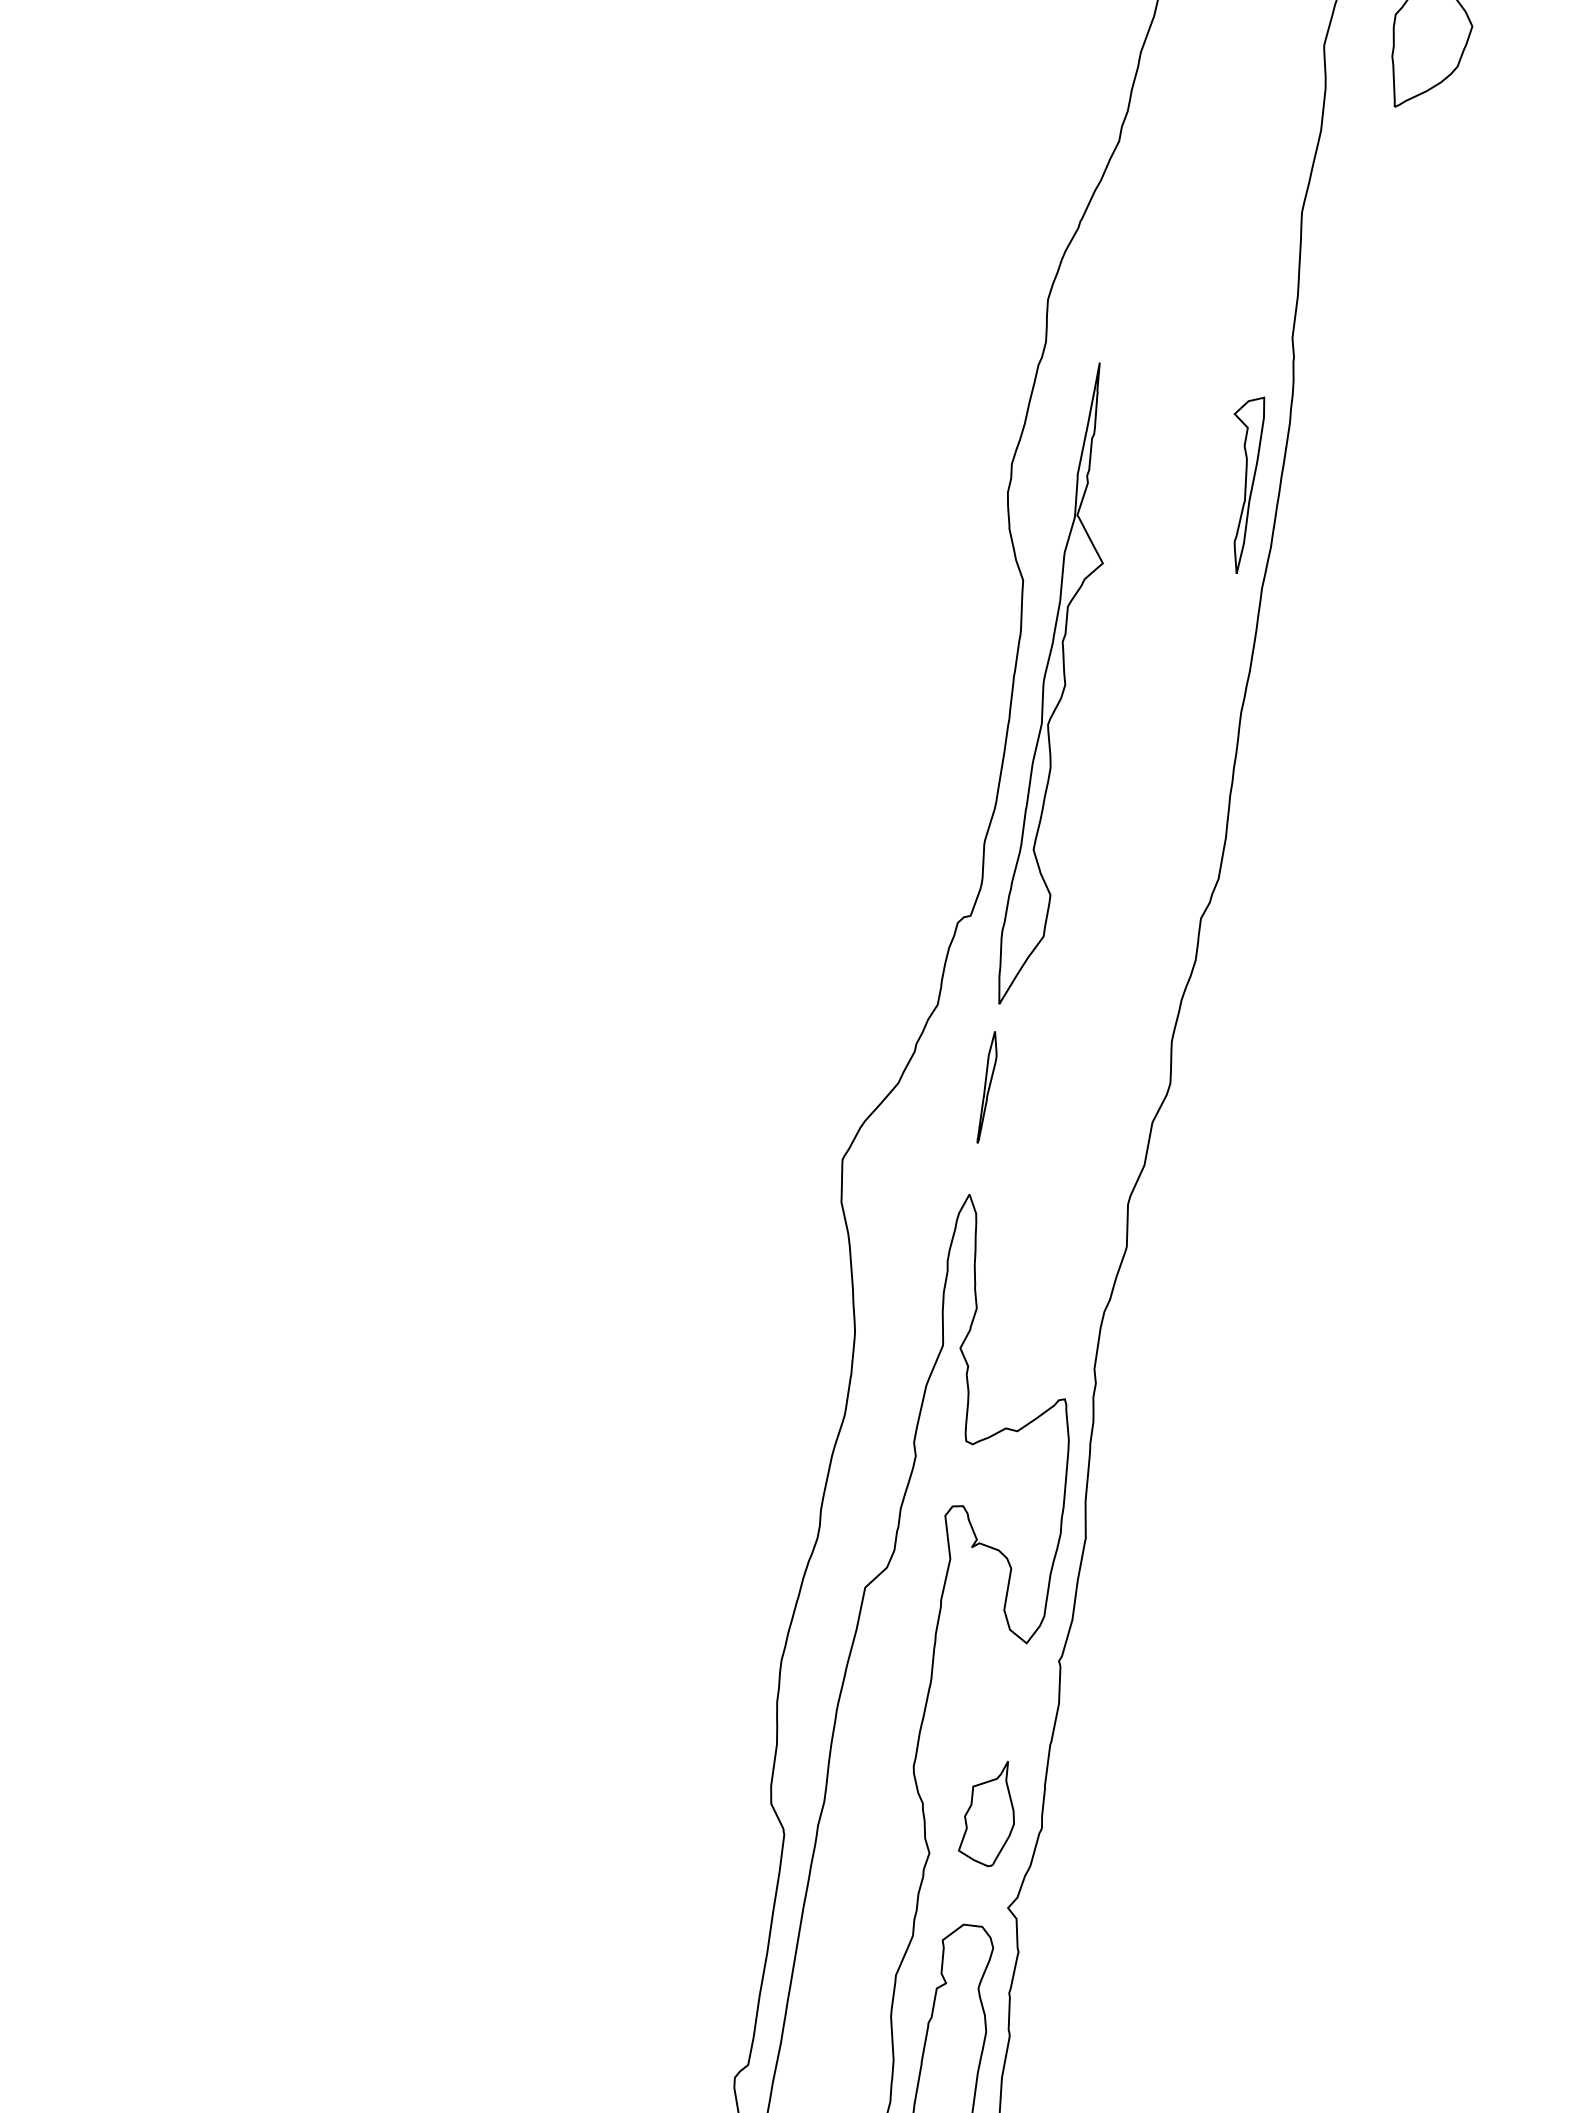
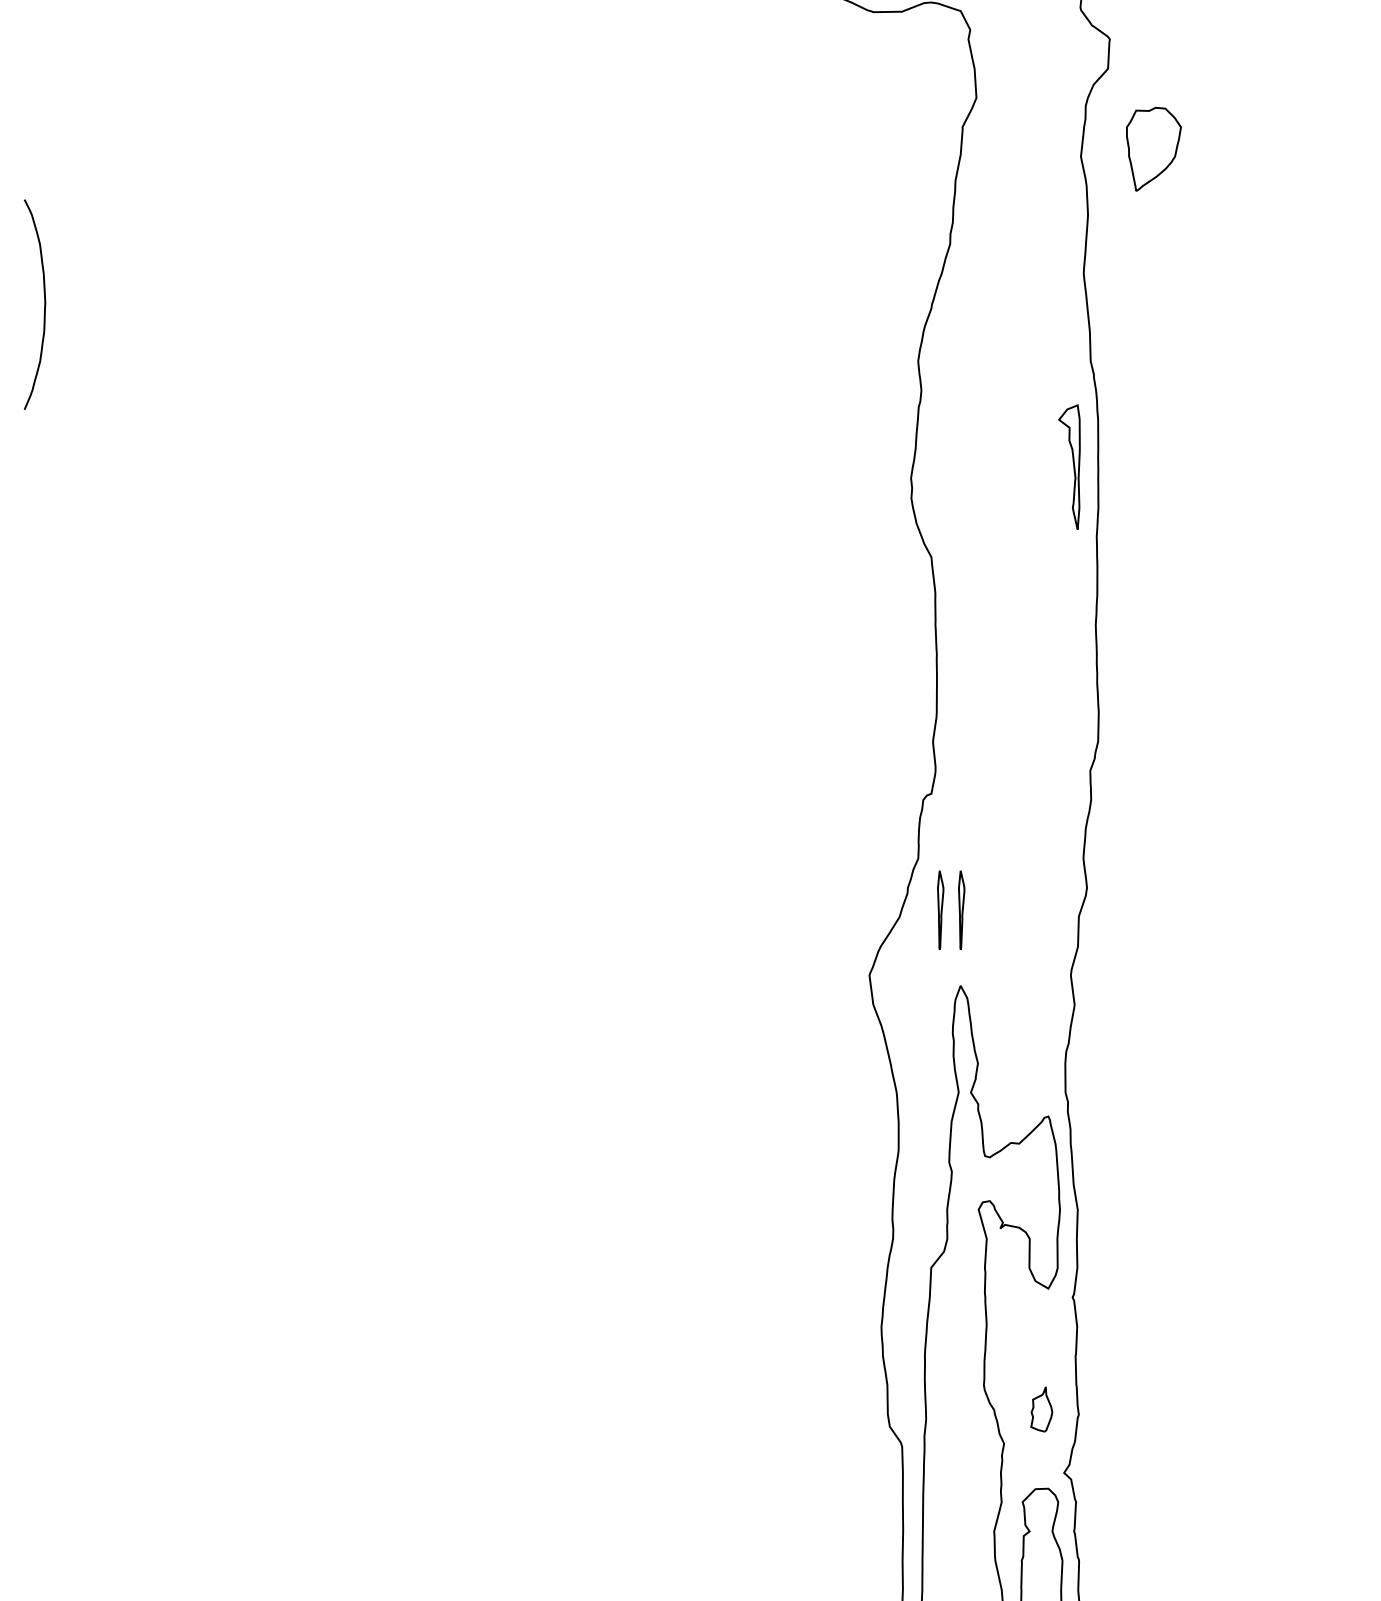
part: (1062, 684) -> (969, 624), removed
part: (957, 1081) -> (940, 909), added
part: (990, 1813) -> (1041, 1409), size x0.6

